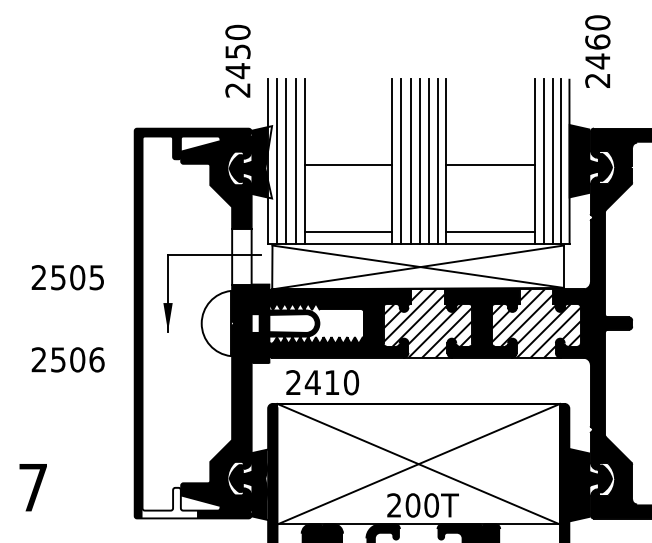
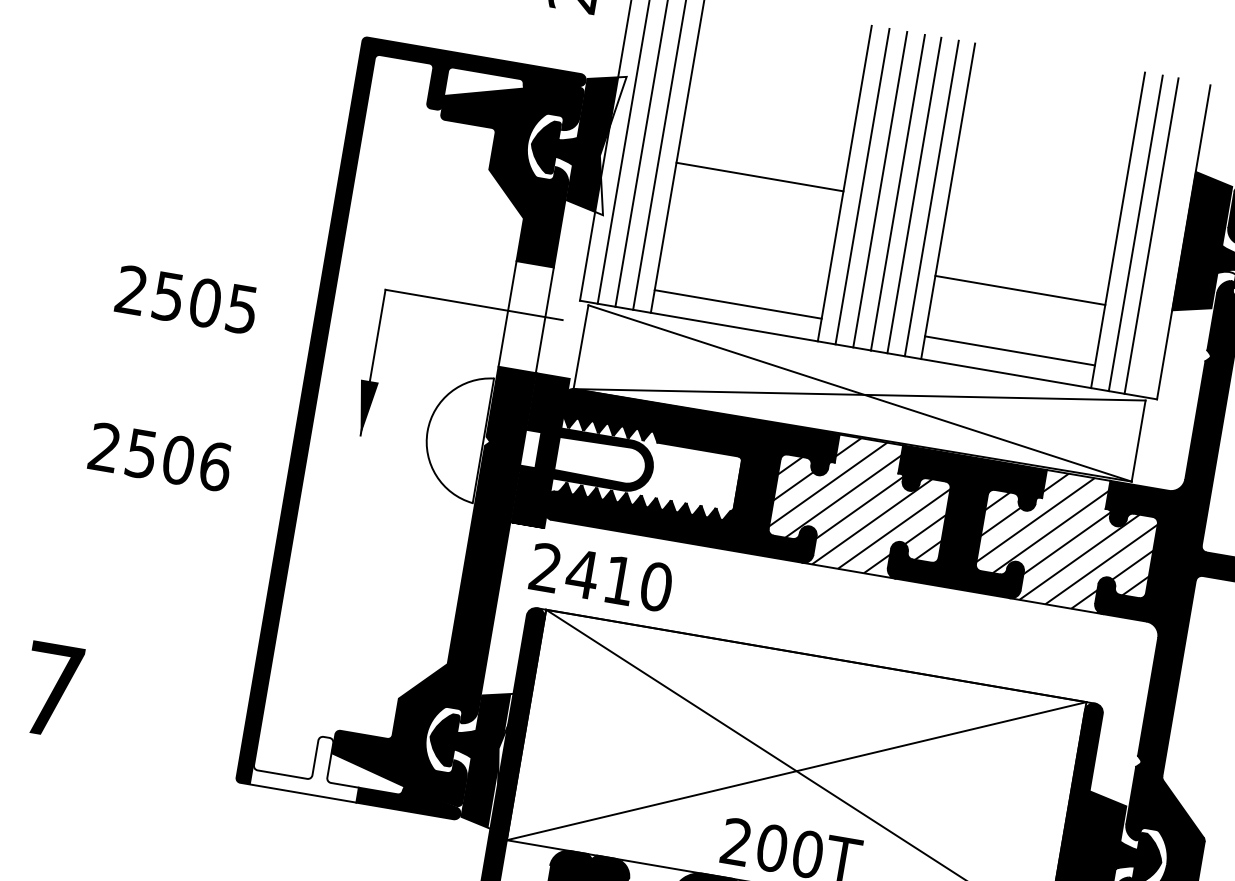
line: (561, 160) -> (1168, 237), removed
line: (490, 165) -> (1020, 290), moved
text: (322, 382) -> (601, 576), moved

